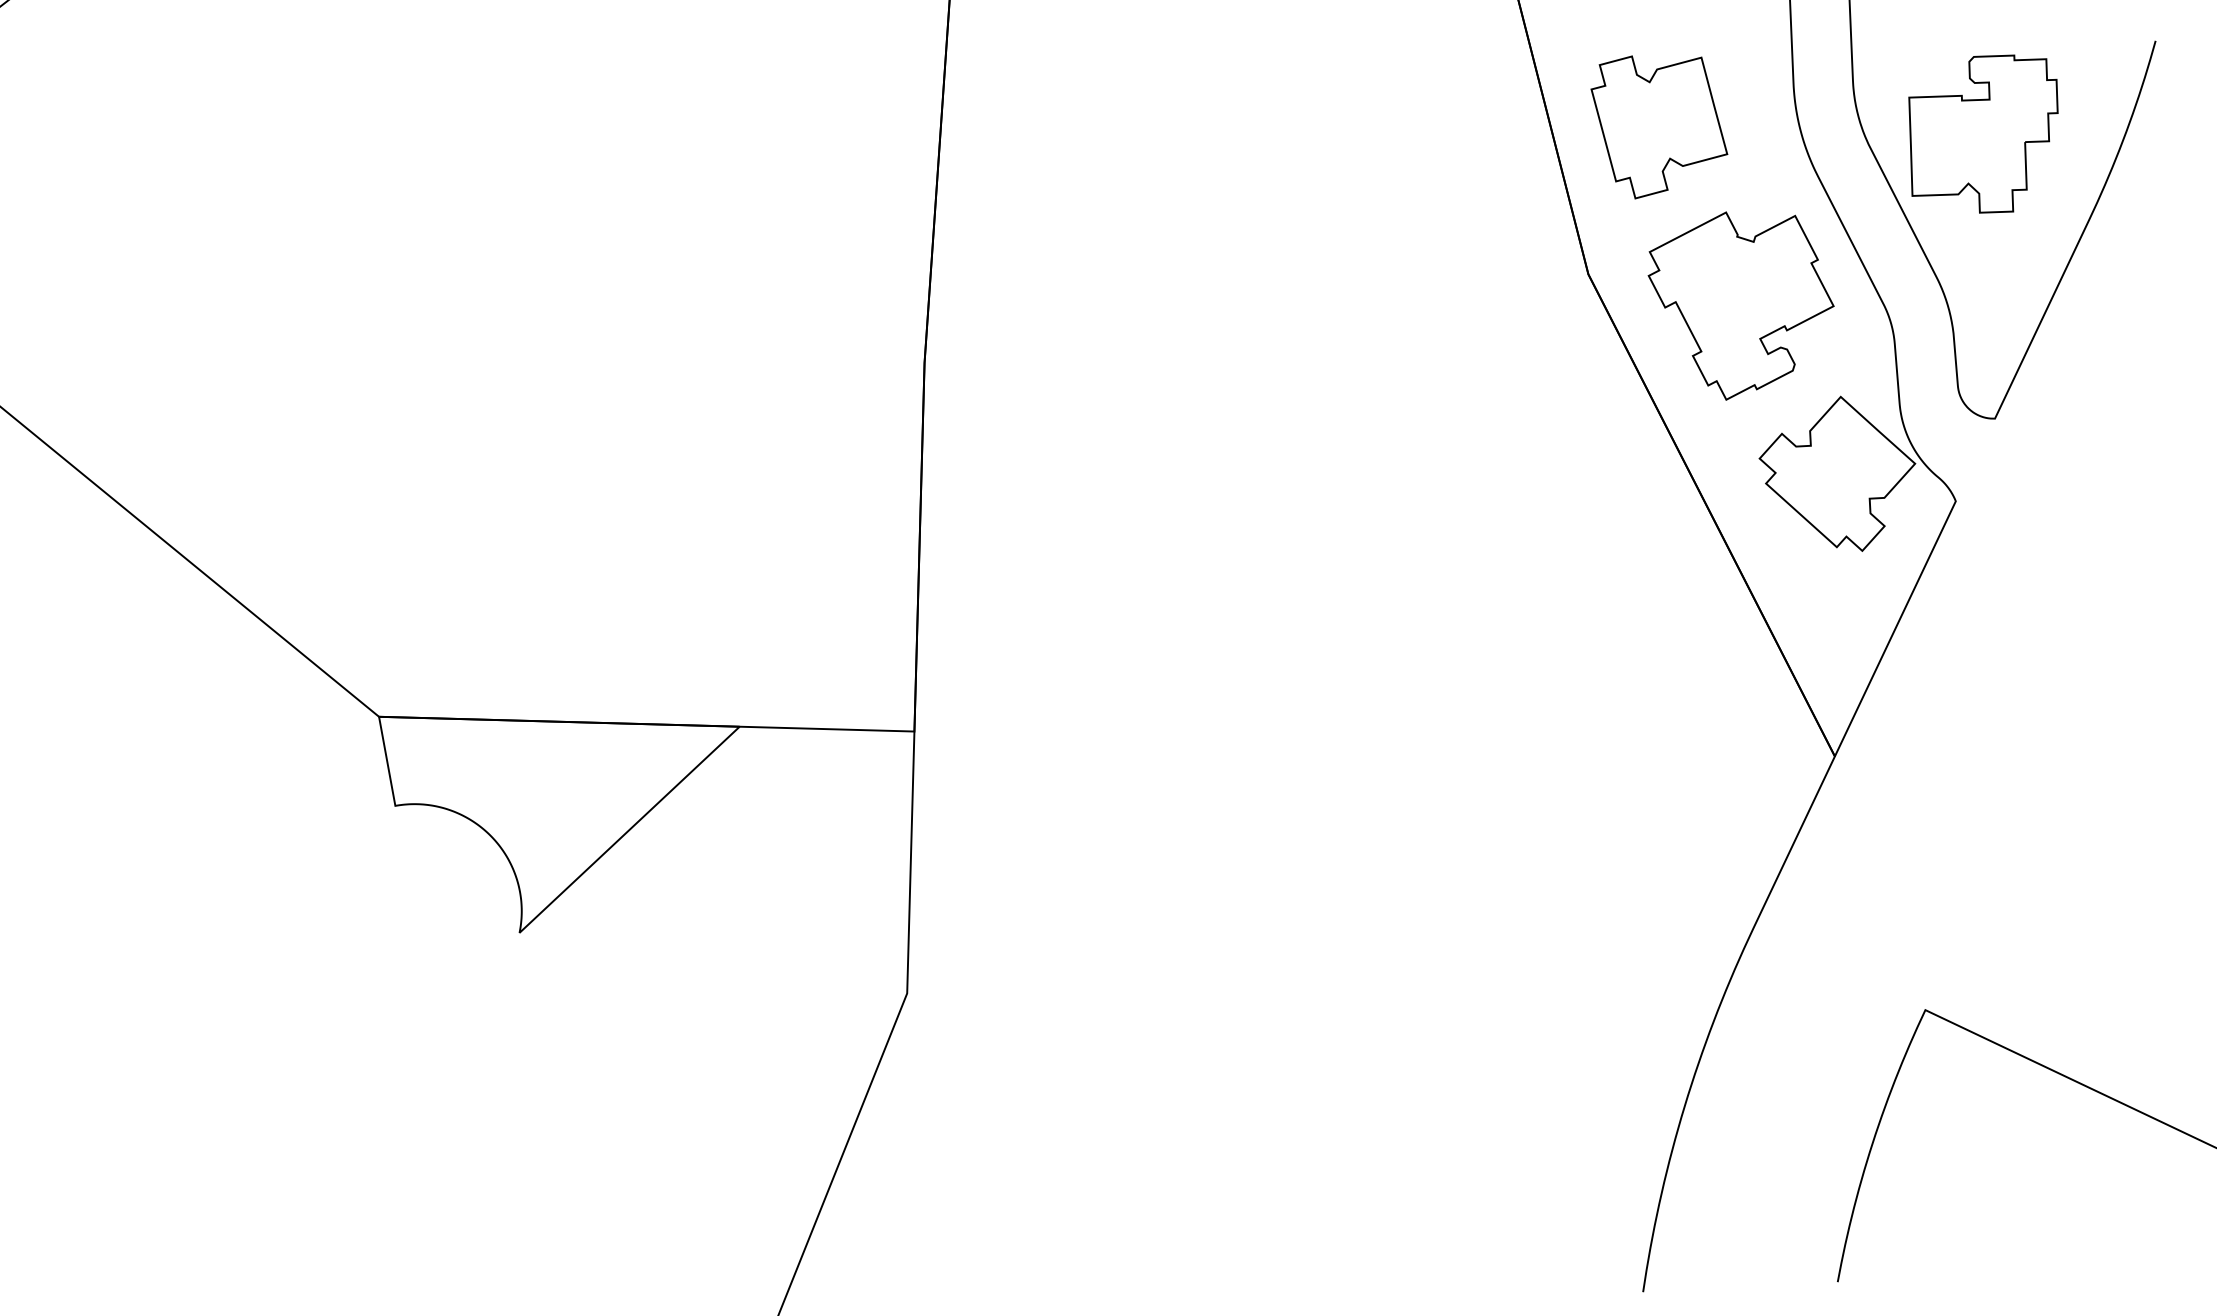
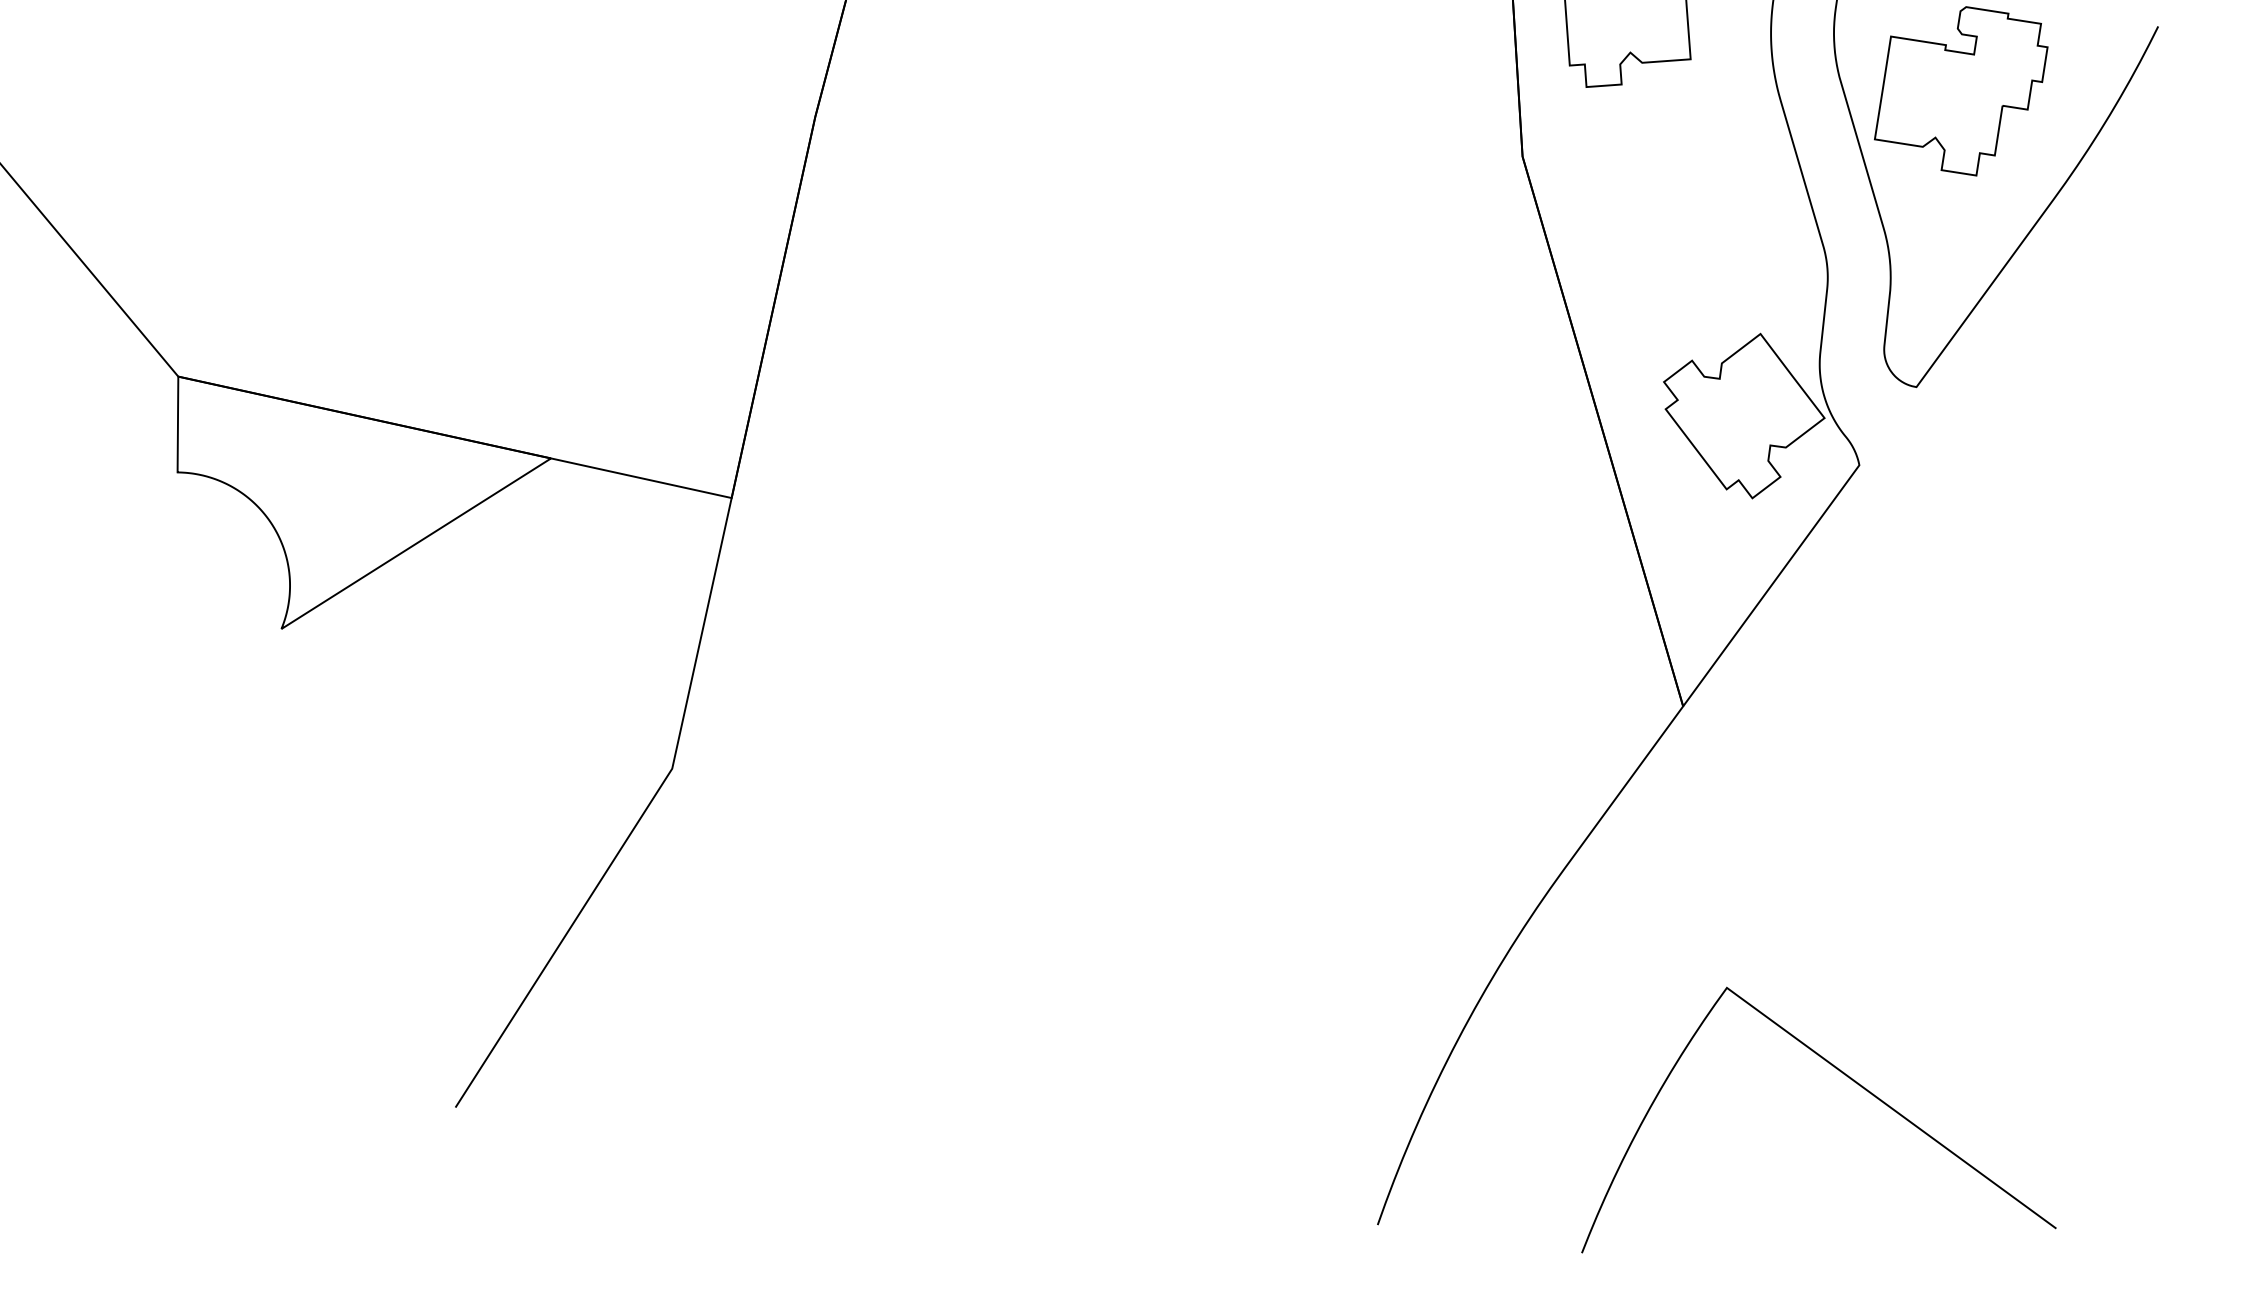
part: (1740, 305) -> (1674, 219), removed

